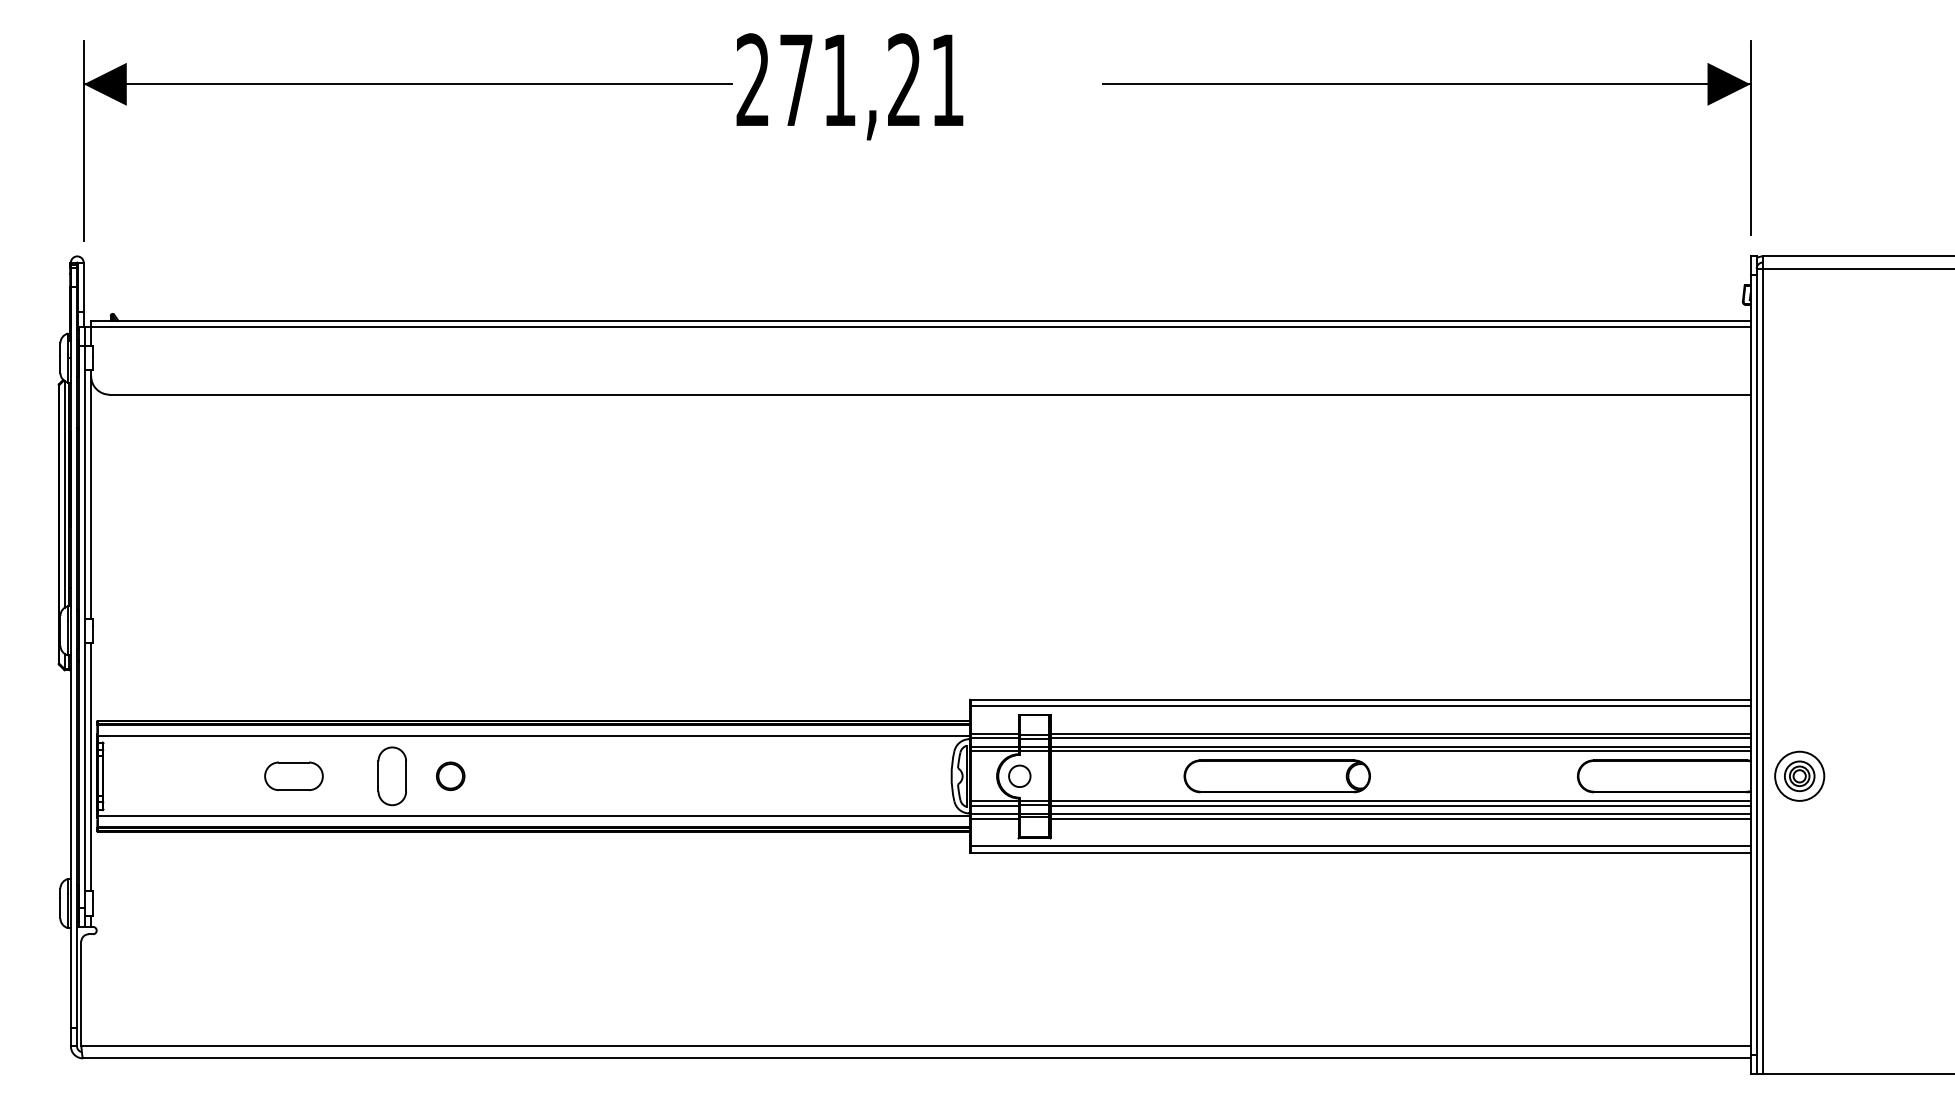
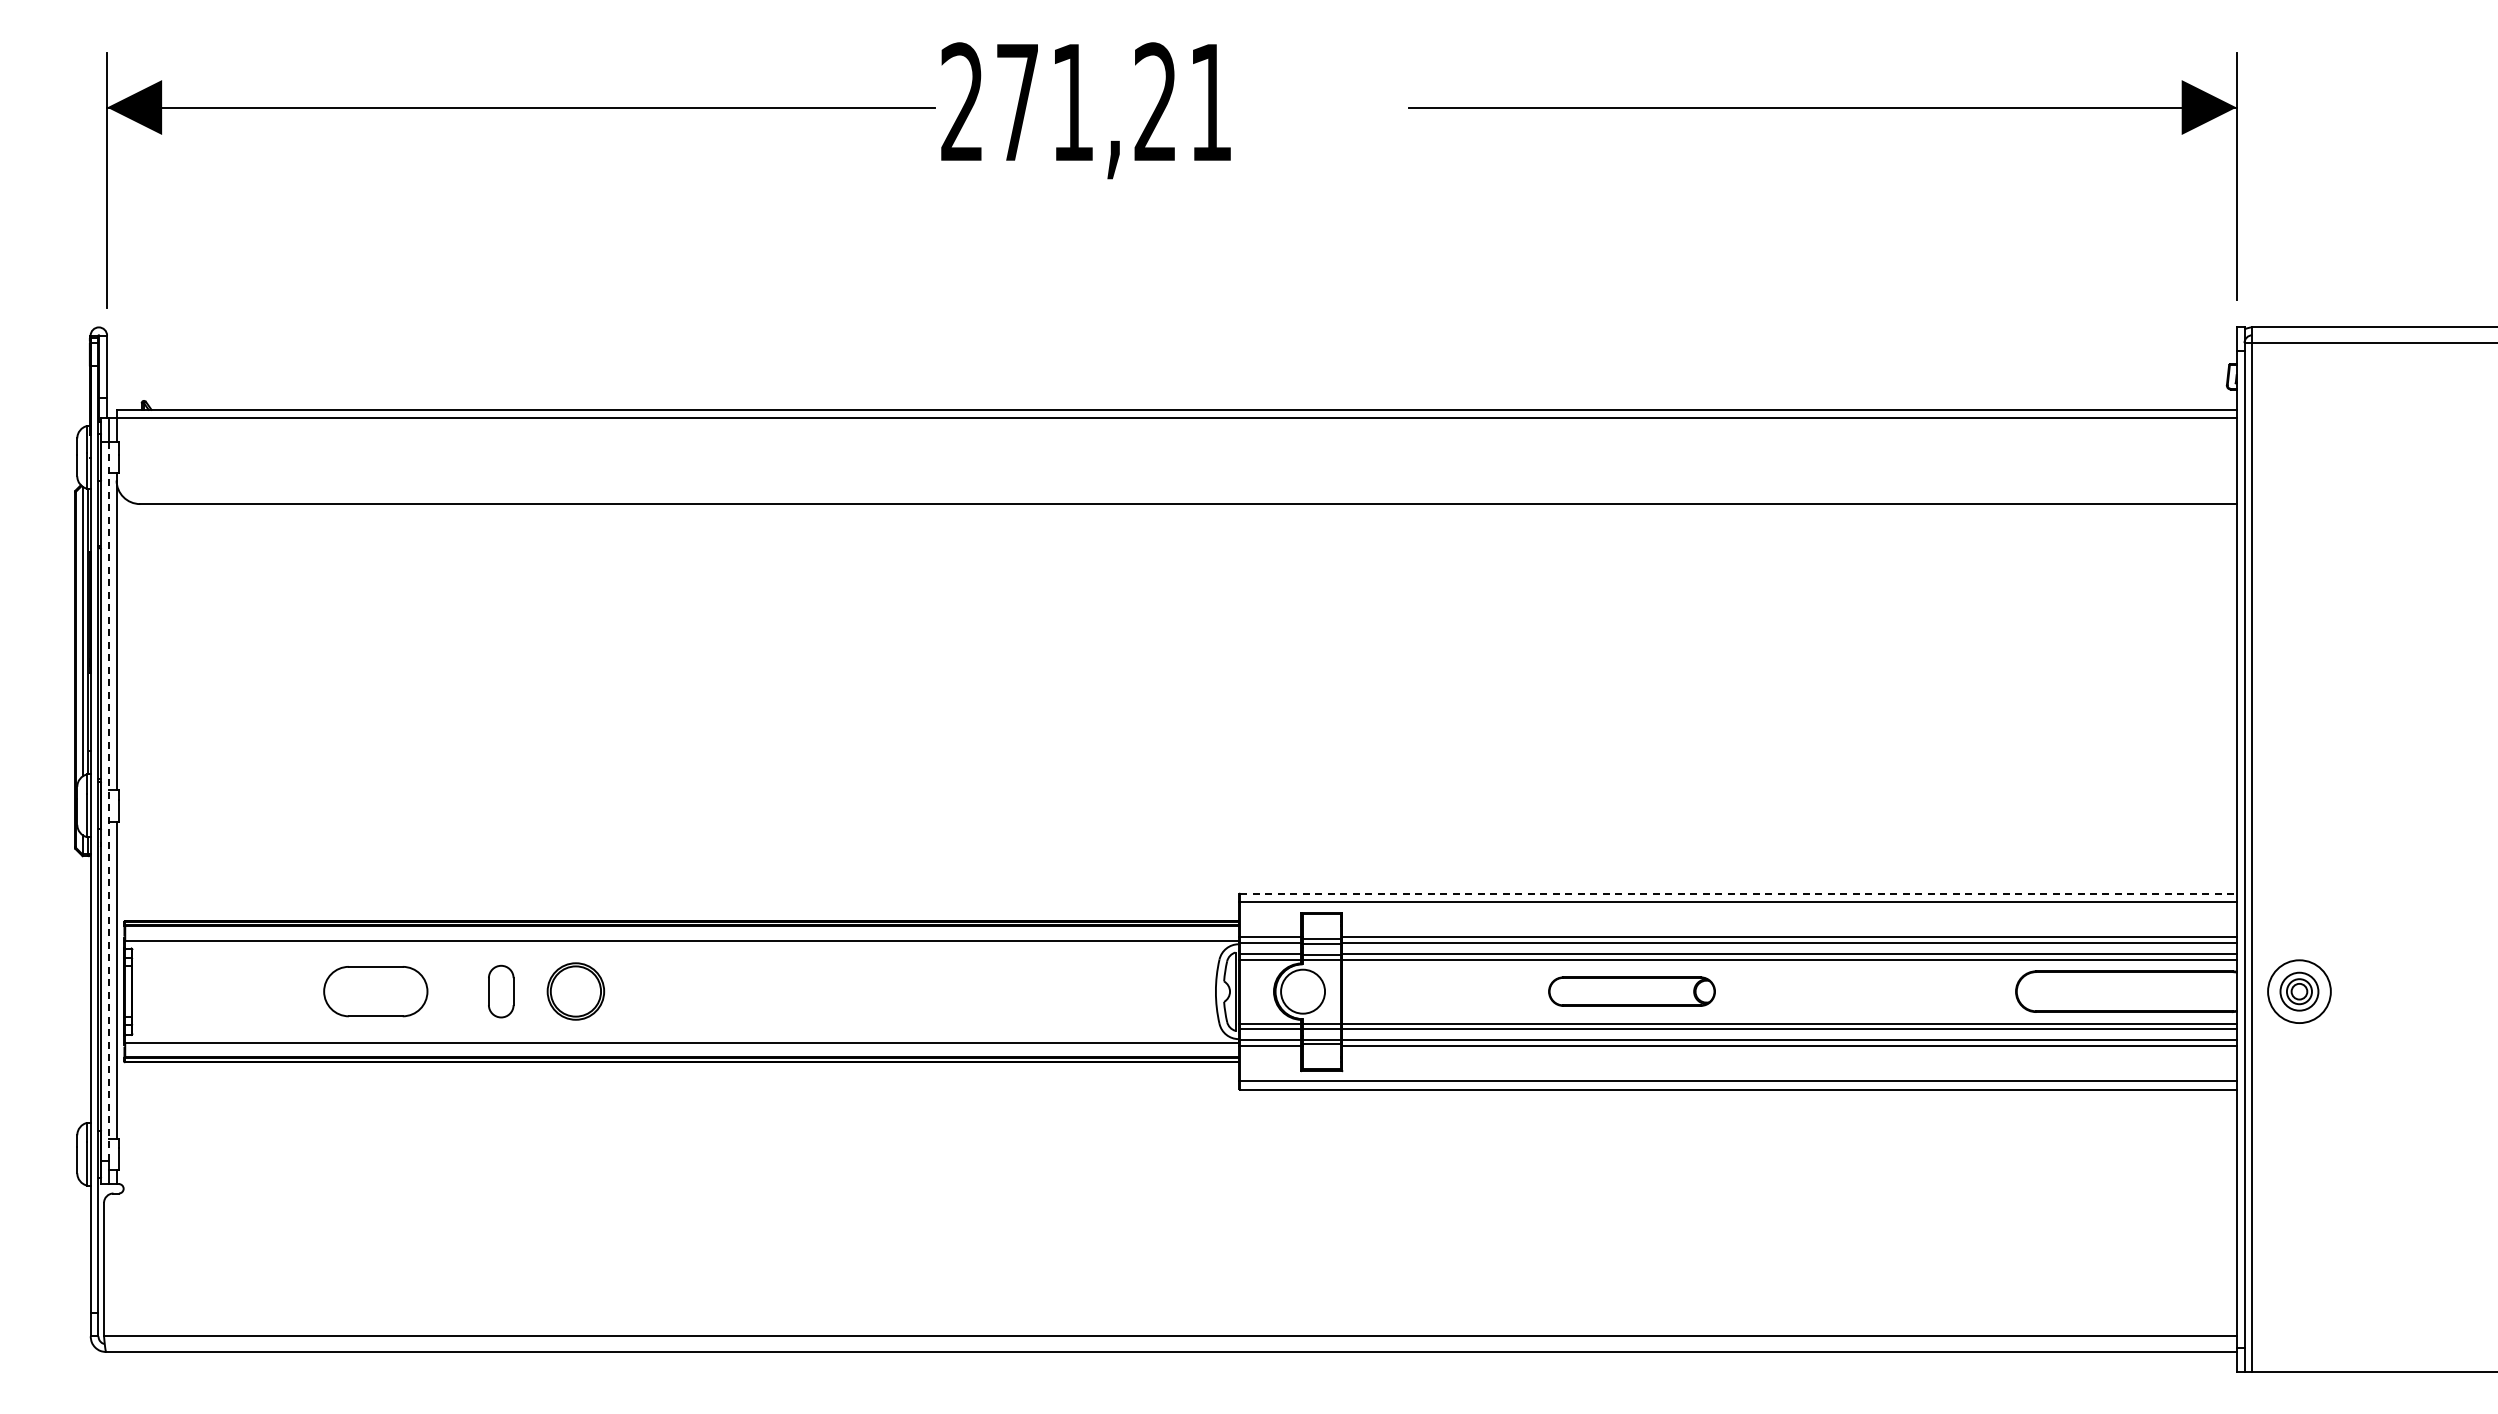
line: (84, 627) -> (108, 801), solid -> dashed
line: (1360, 699) -> (1738, 893), solid -> dashed
part: (293, 776) -> (375, 991), size x1.4
part: (391, 776) -> (500, 991), size x0.7
part: (450, 776) -> (575, 991), size x1.6
circle: (1019, 776) -> (1302, 991), size x1.6
part: (1276, 776) -> (1631, 991), size x0.7

